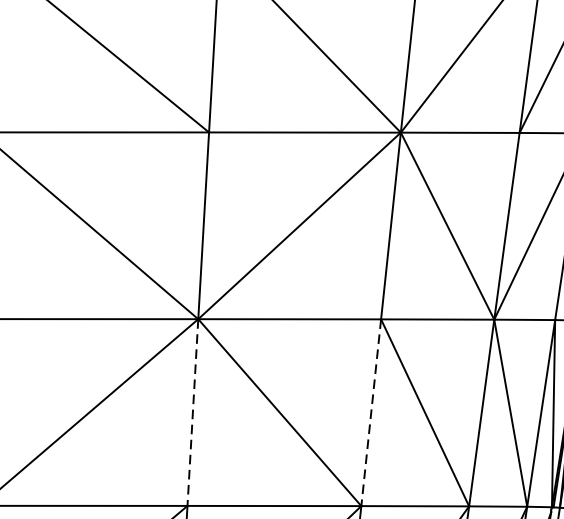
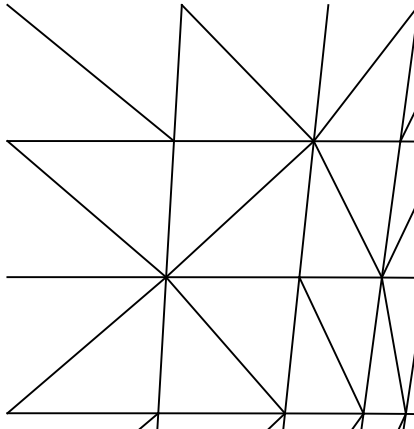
line: (193, 412) -> (162, 345), dashed -> solid
line: (371, 412) -> (292, 345), dashed -> solid

